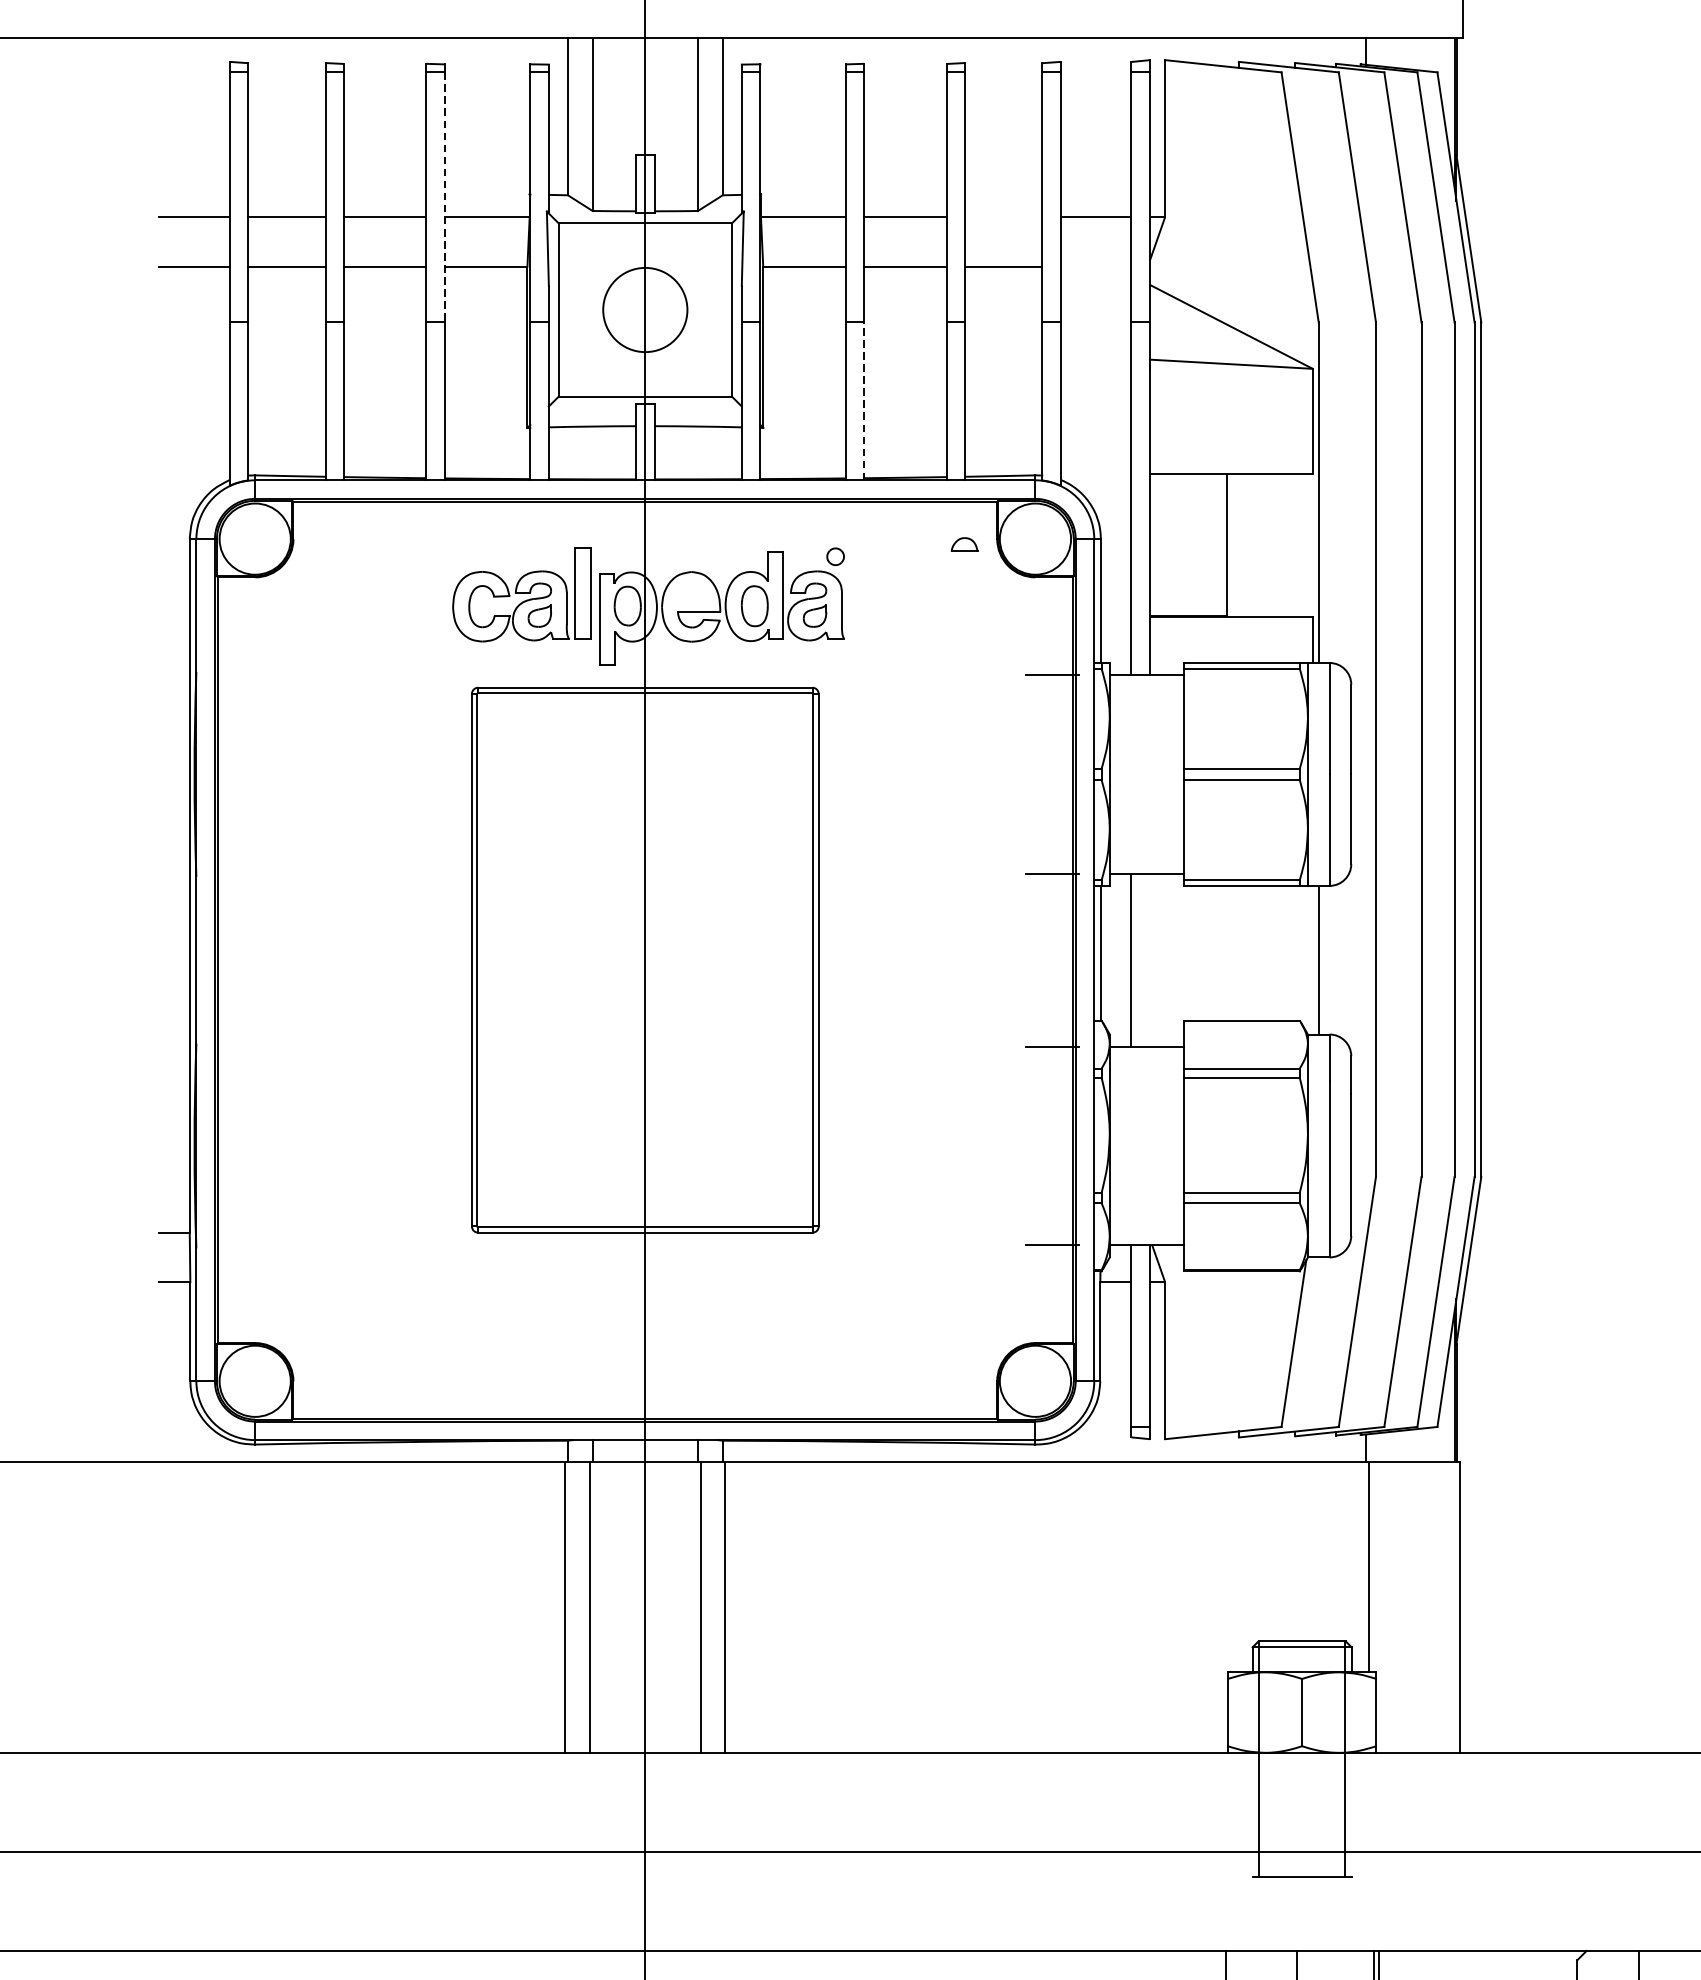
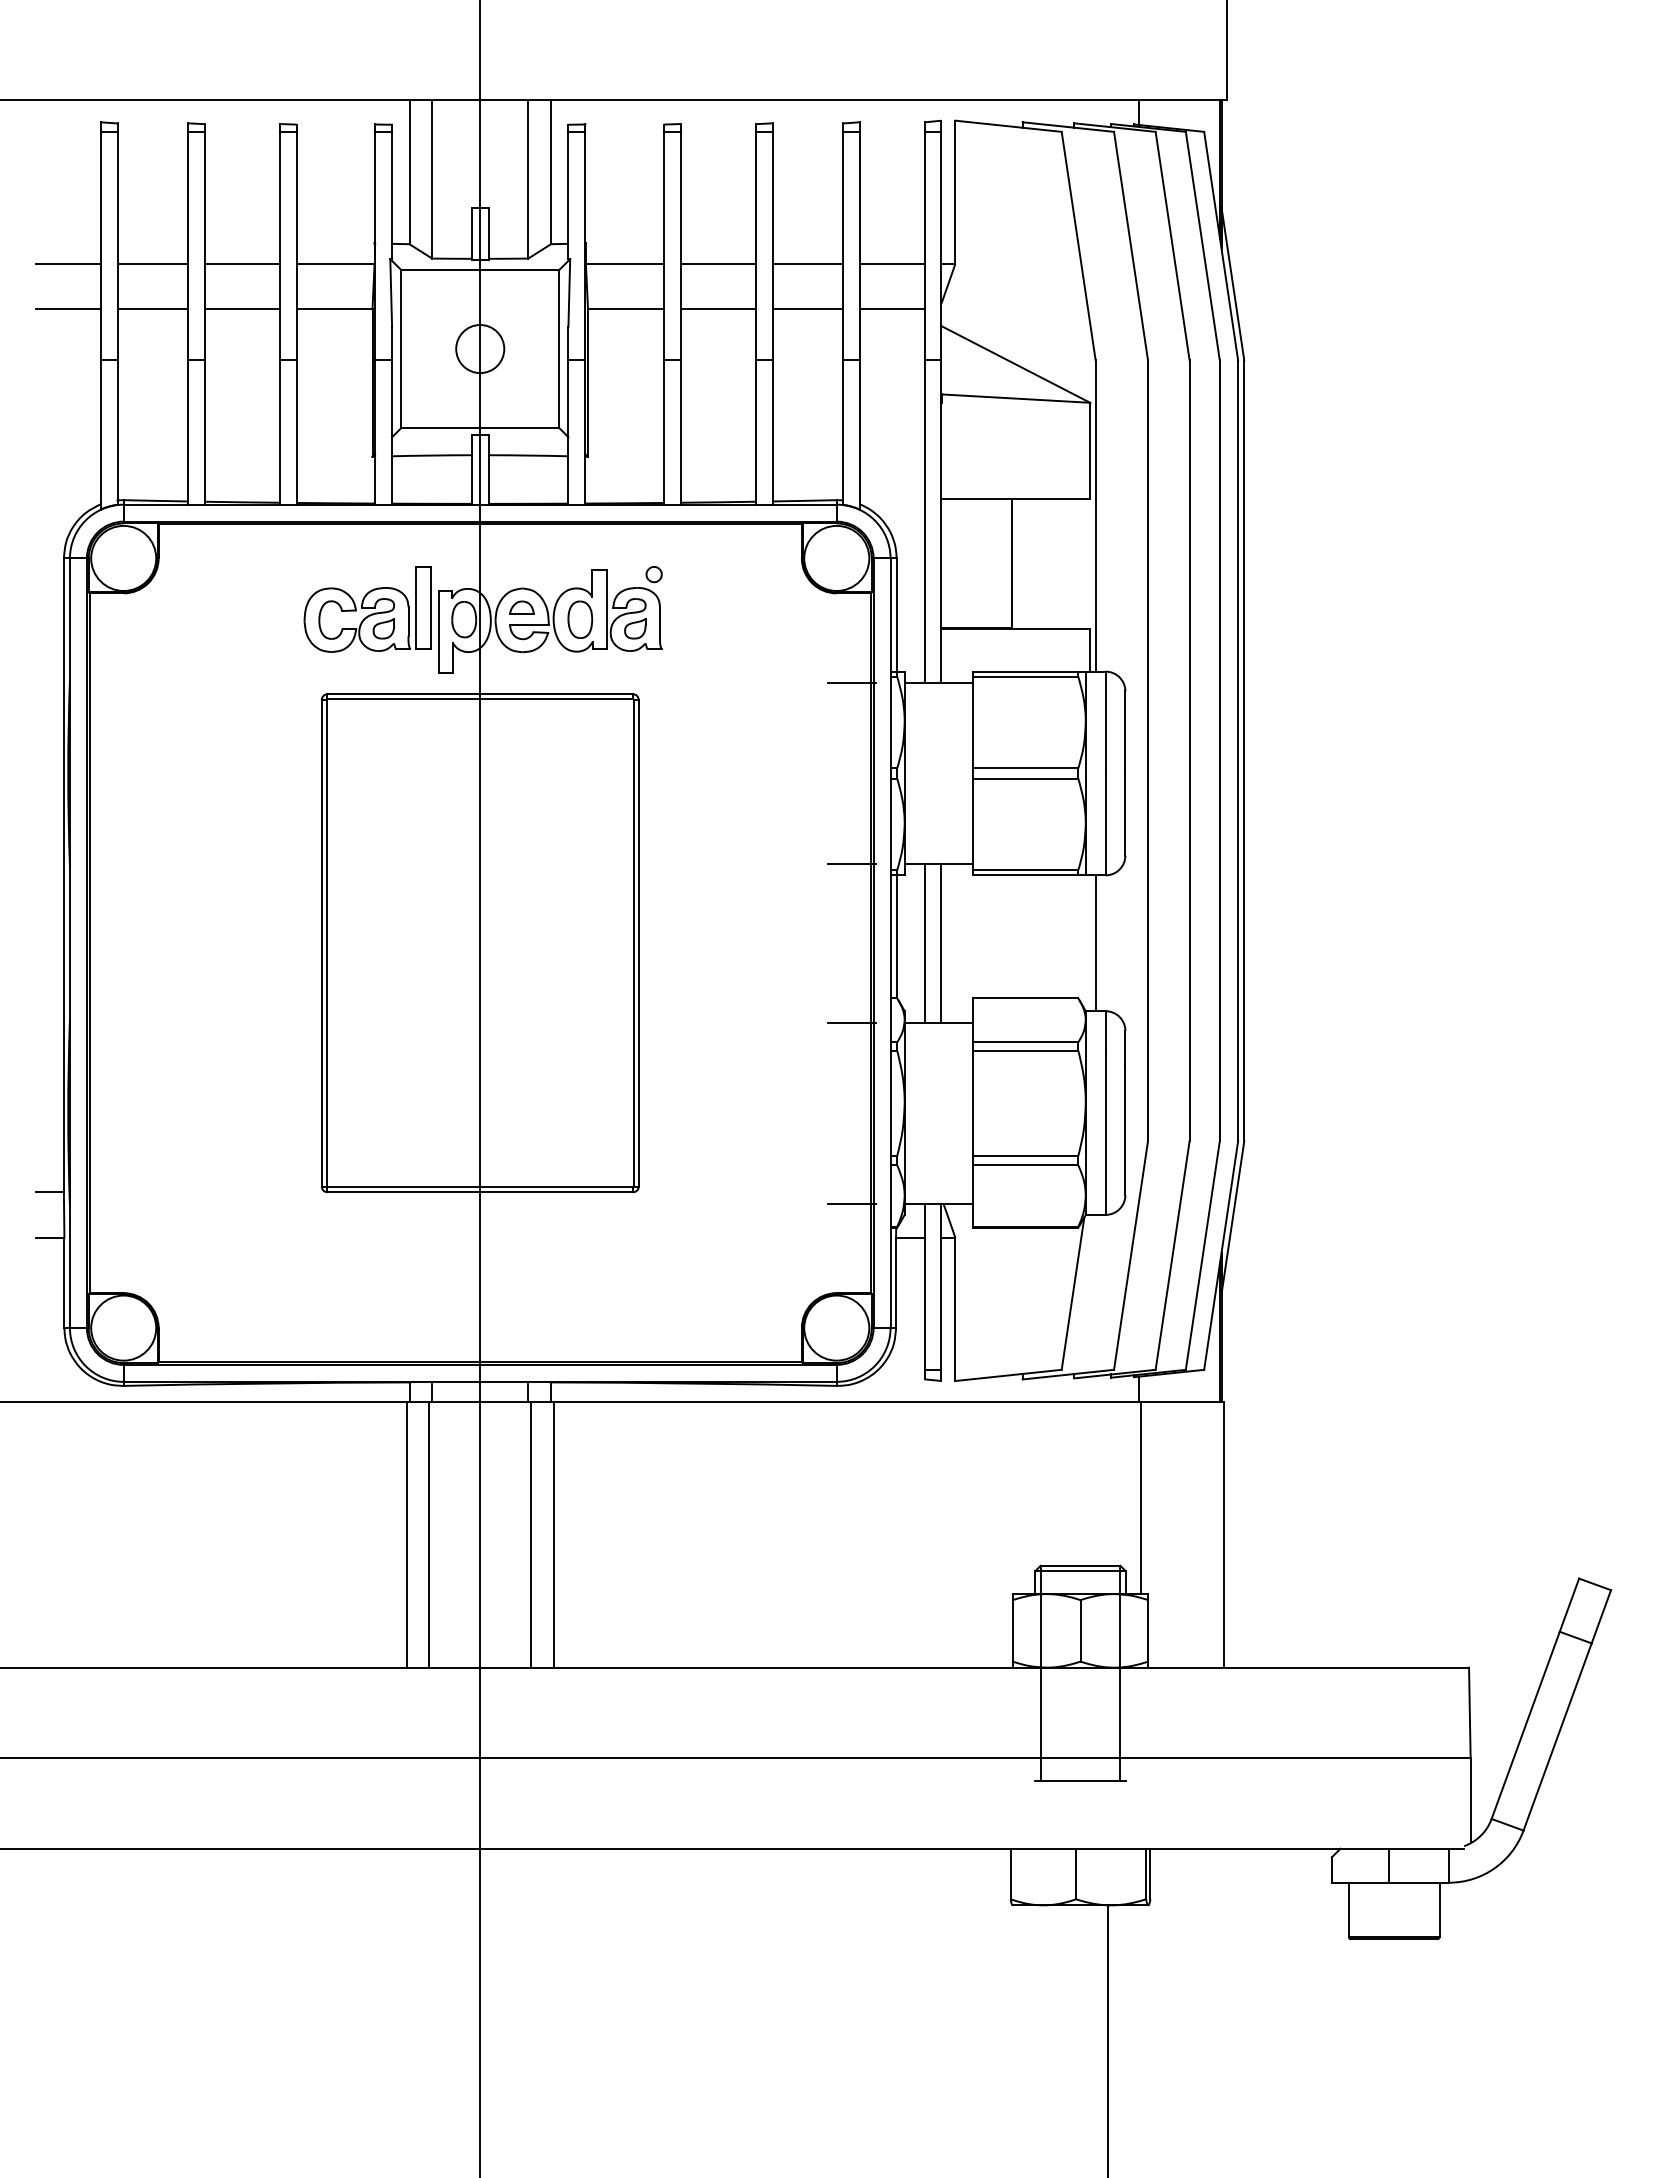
line: (444, 197) -> (296, 246), dashed -> solid
line: (1003, 217) -> (807, 264), added
line: (1095, 266) -> (891, 309), added
circle: (645, 310) -> (480, 349), size x0.62
line: (864, 401) -> (680, 432), dashed -> solid
part: (964, 544) -> (521, 607), moved
line: (1150, 960) -> (941, 943), added

